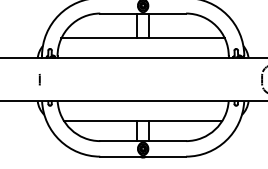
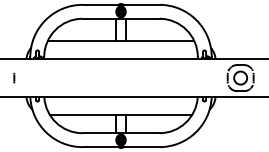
part: (40, 80) -> (14, 78), moved

